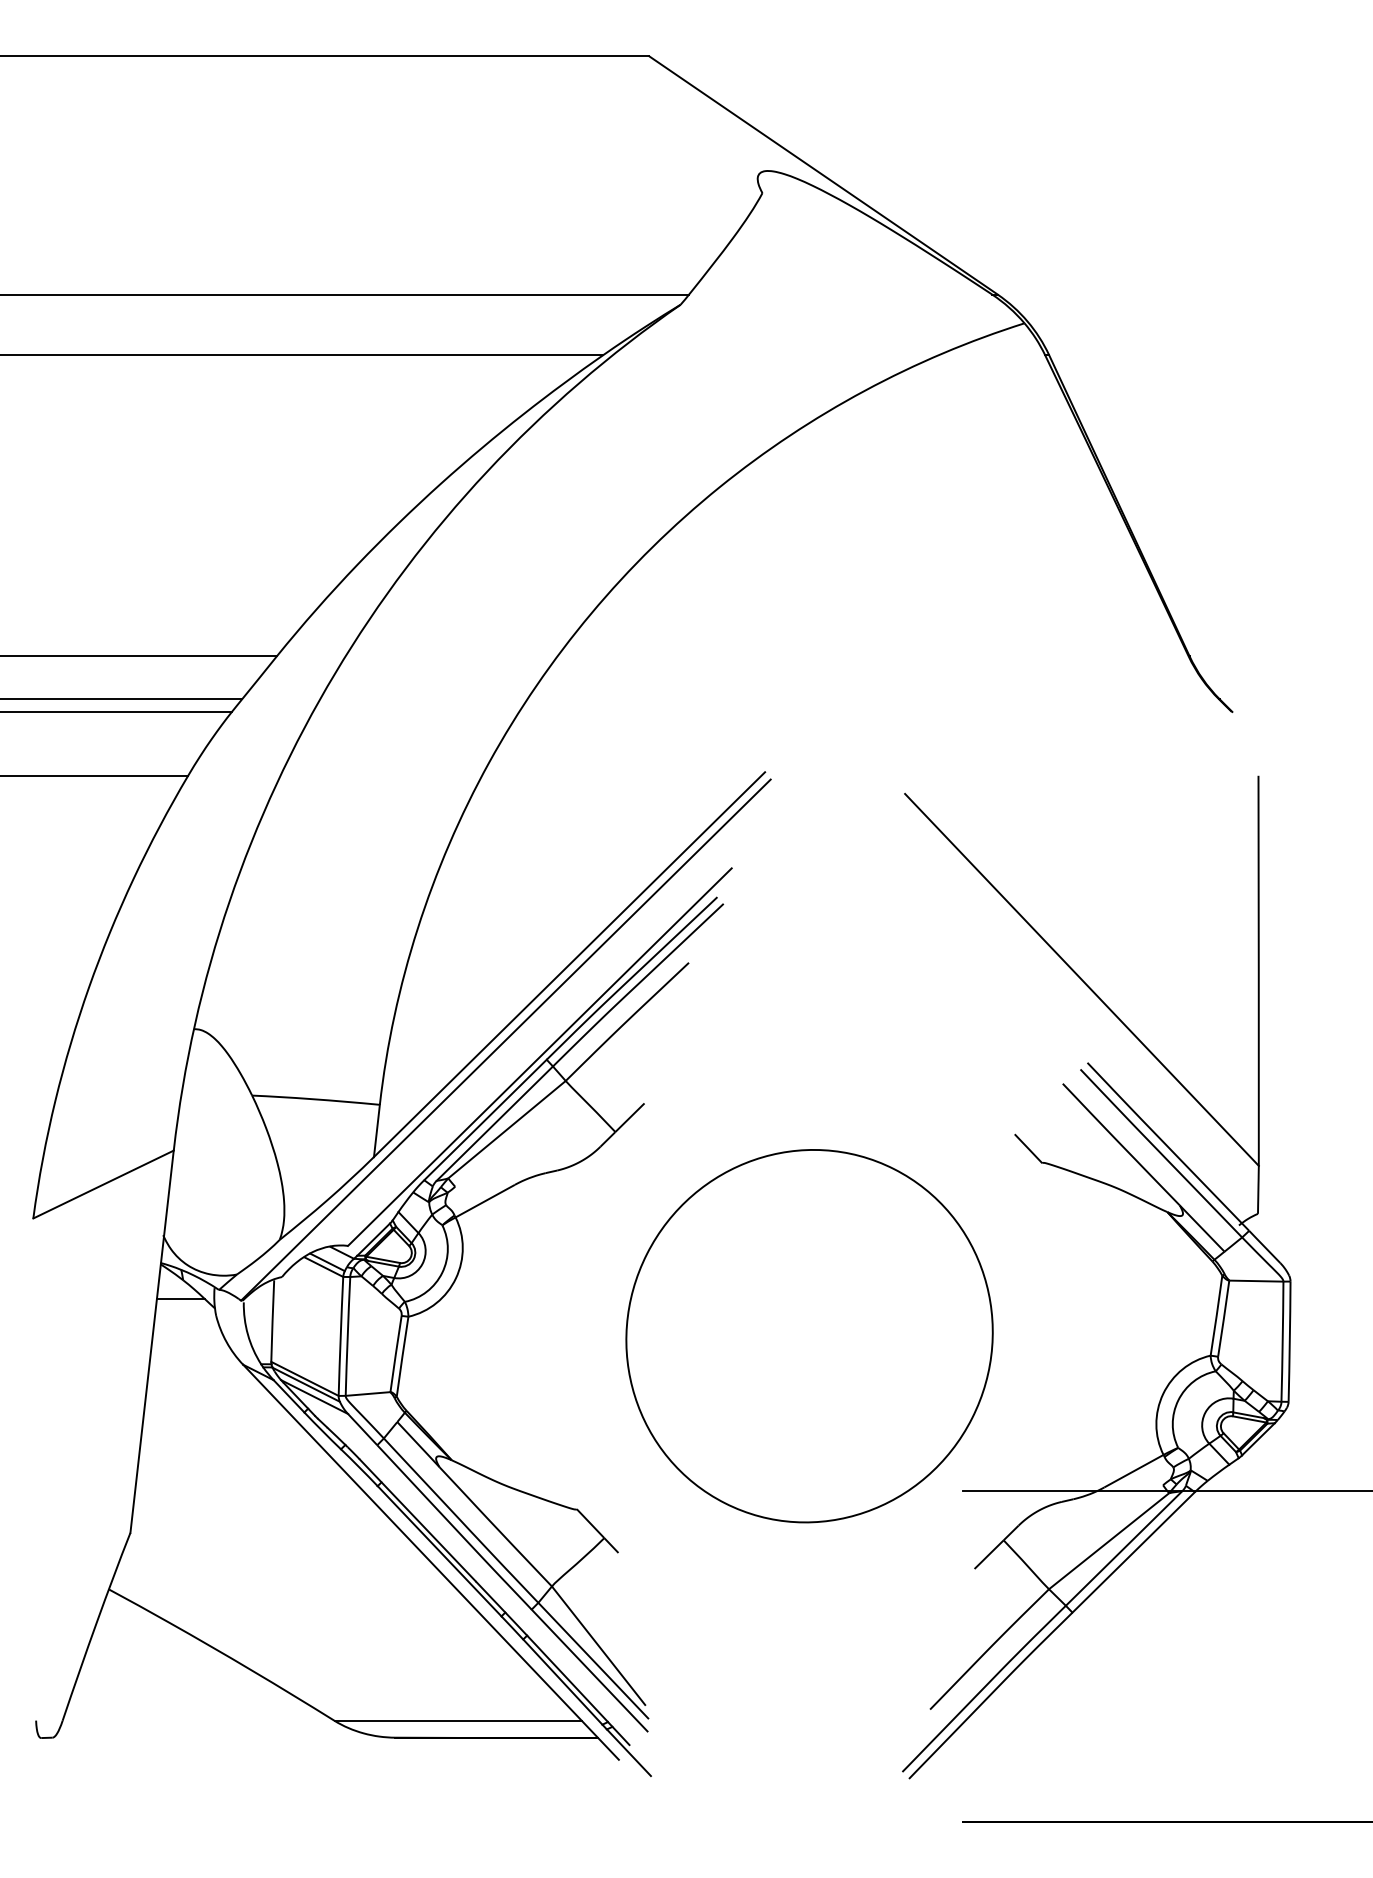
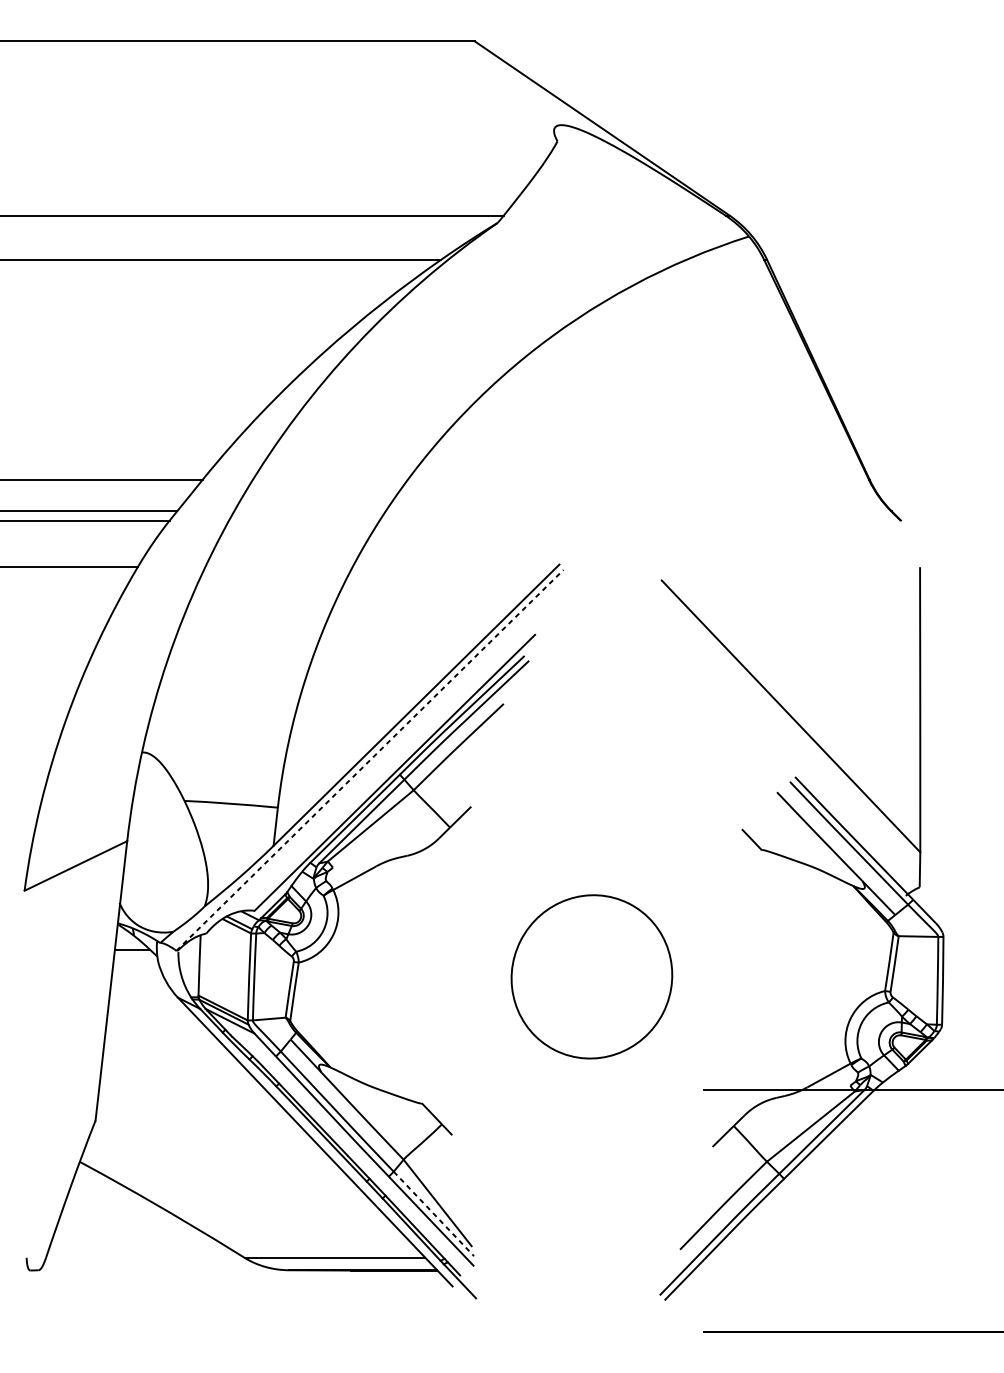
line: (506, 1039) -> (370, 759), solid -> dashed
part: (809, 1336) -> (591, 977), size x0.6
line: (593, 1660) -> (434, 1213), solid -> dashed

